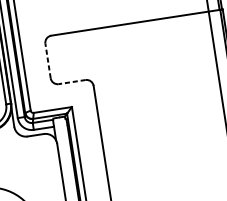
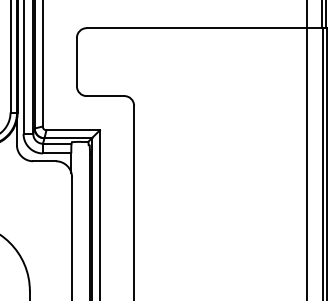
line: (47, 60) -> (76, 61), dashed -> solid
line: (72, 82) -> (105, 96), dashed -> solid

